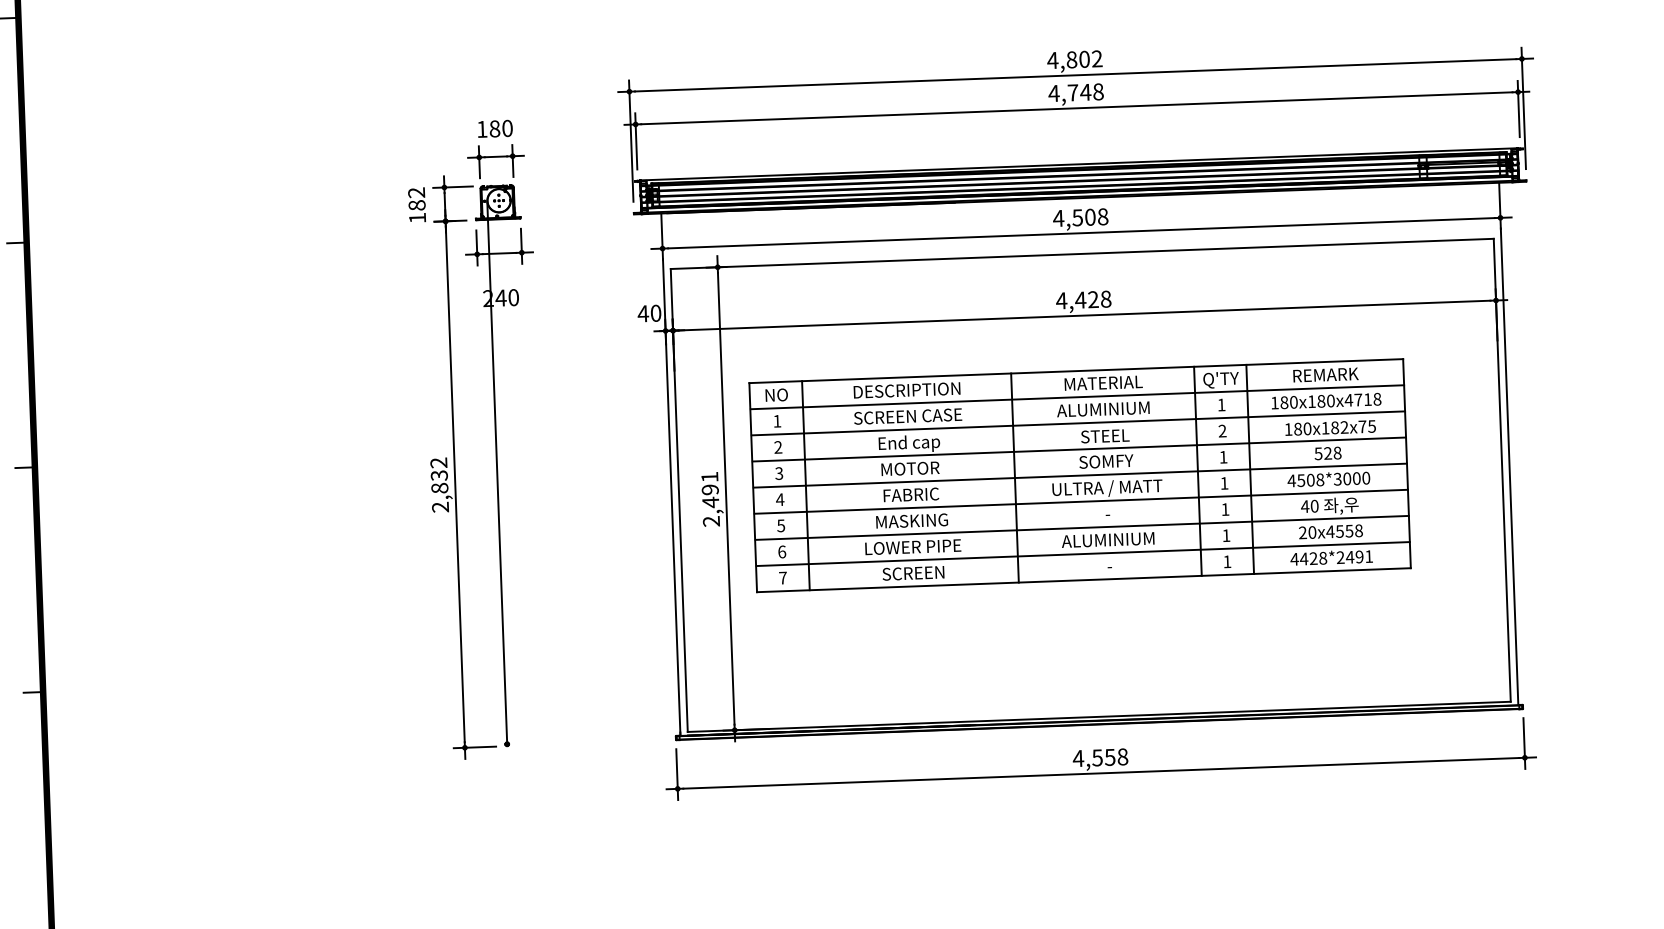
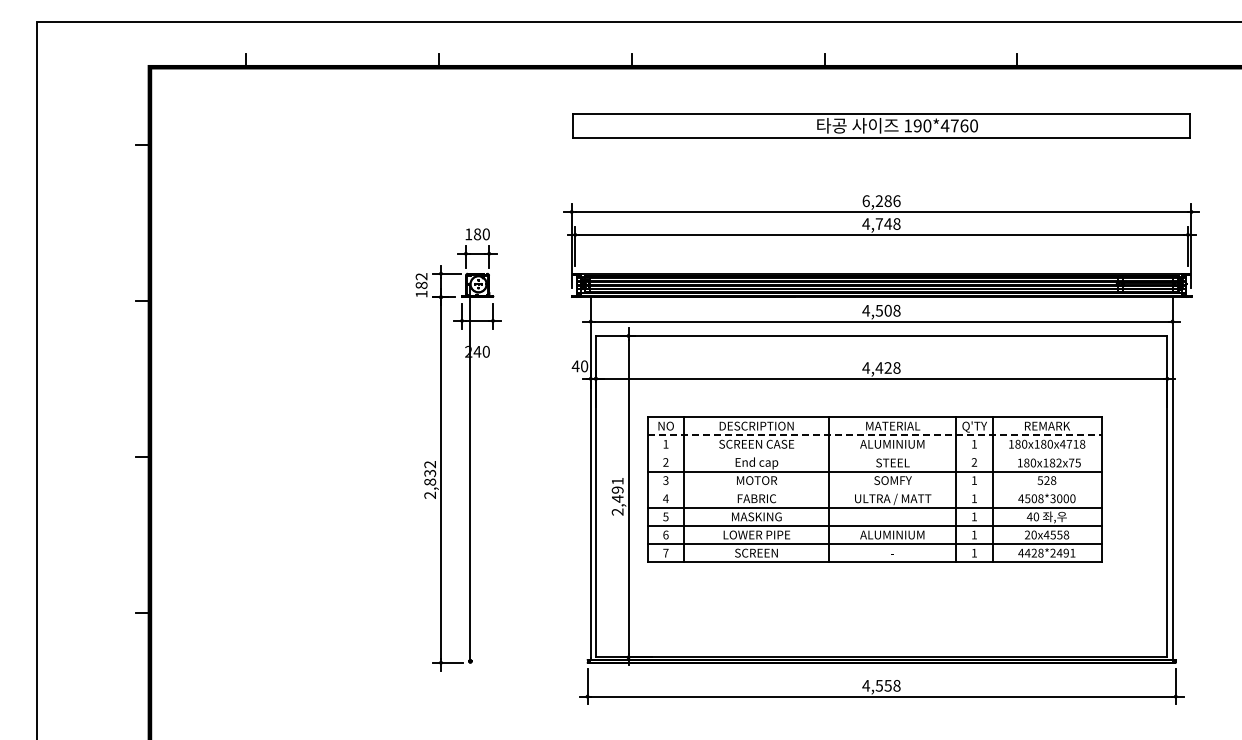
text: (1074, 60) -> (881, 201), 4,802 -> 6,286
line: (1077, 397) -> (874, 435), solid -> dashed
line: (1078, 423) -> (874, 453), removed
line: (1080, 475) -> (874, 489), removed

